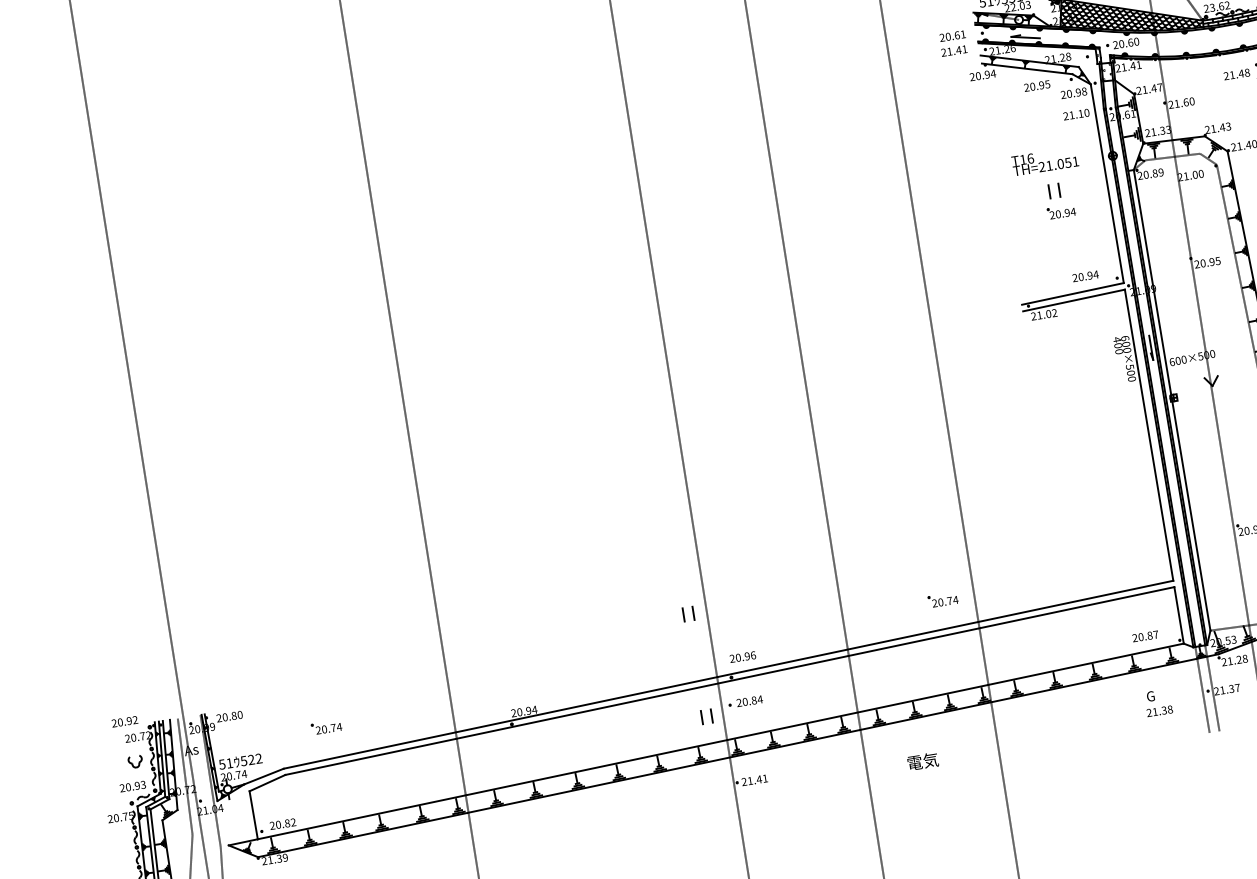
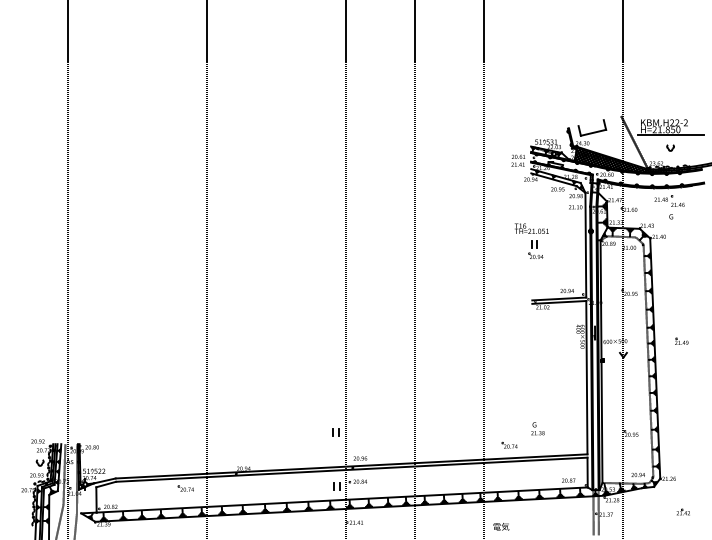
part: (1048, 183) -> (531, 240), moved
part: (942, 598) -> (509, 444), moved
text: (1157, 702) -> (537, 428), moved
part: (325, 727) -> (185, 488), moved
text: (923, 761) -> (501, 526), moved

